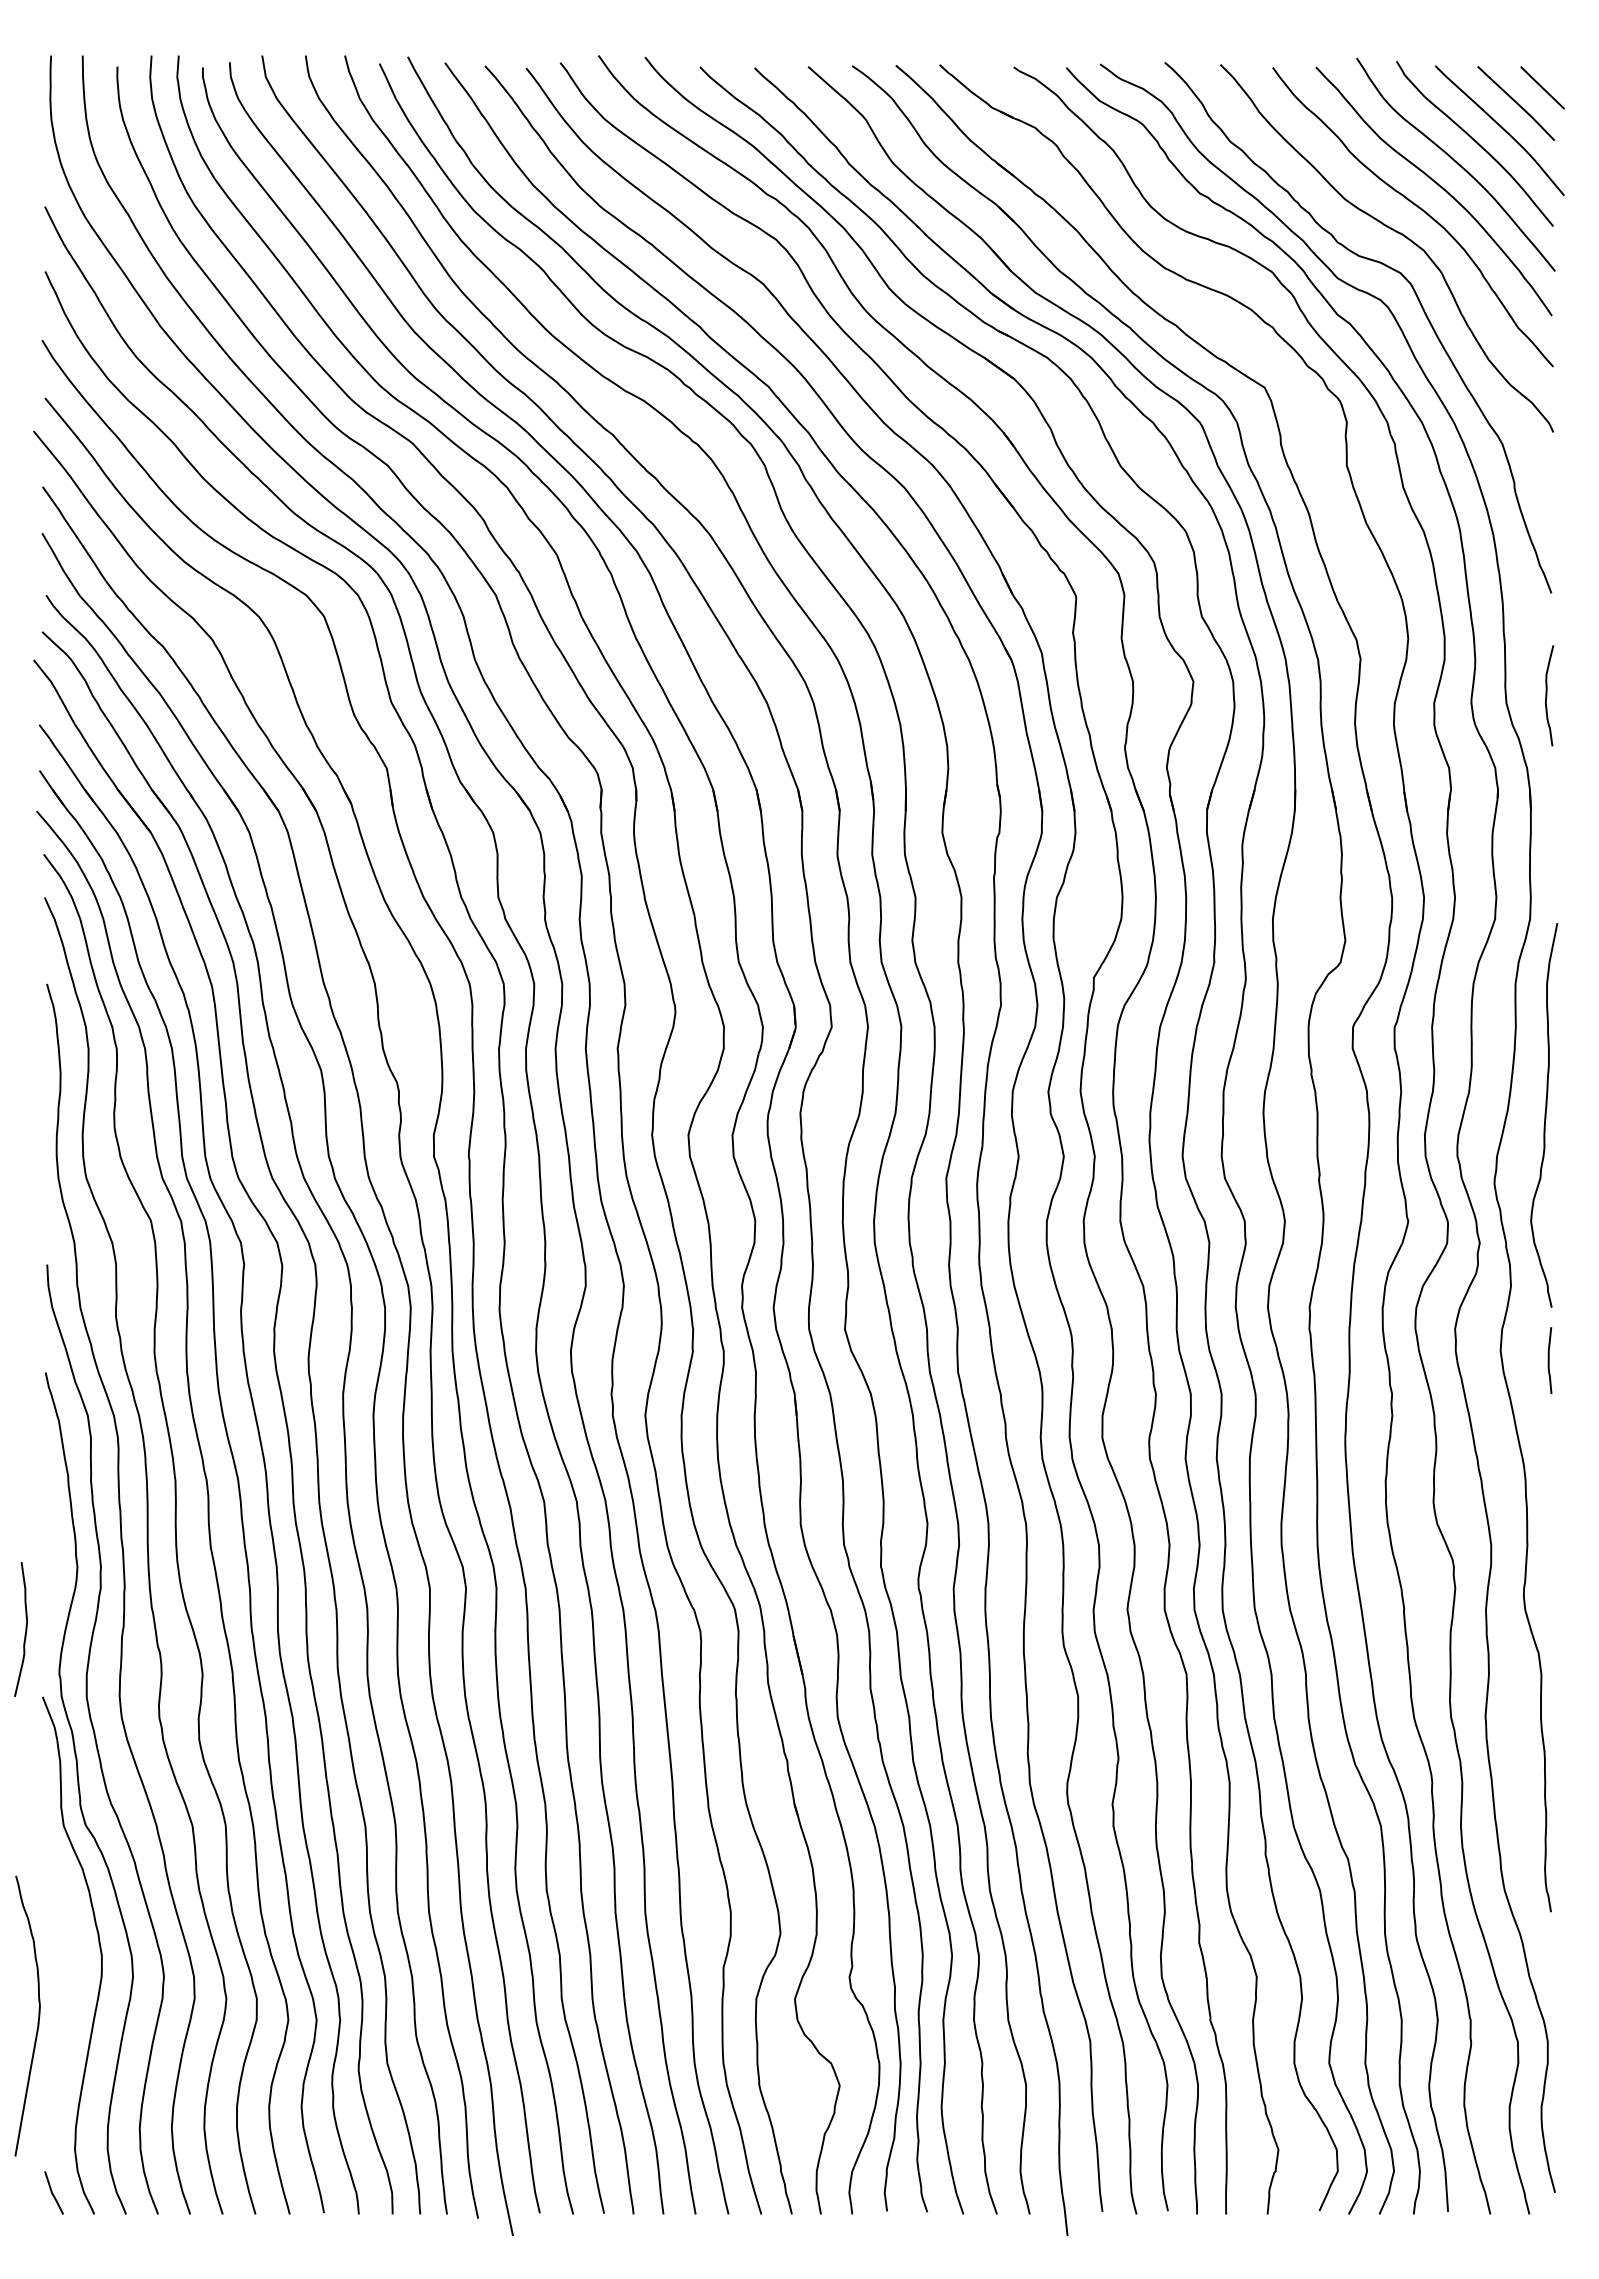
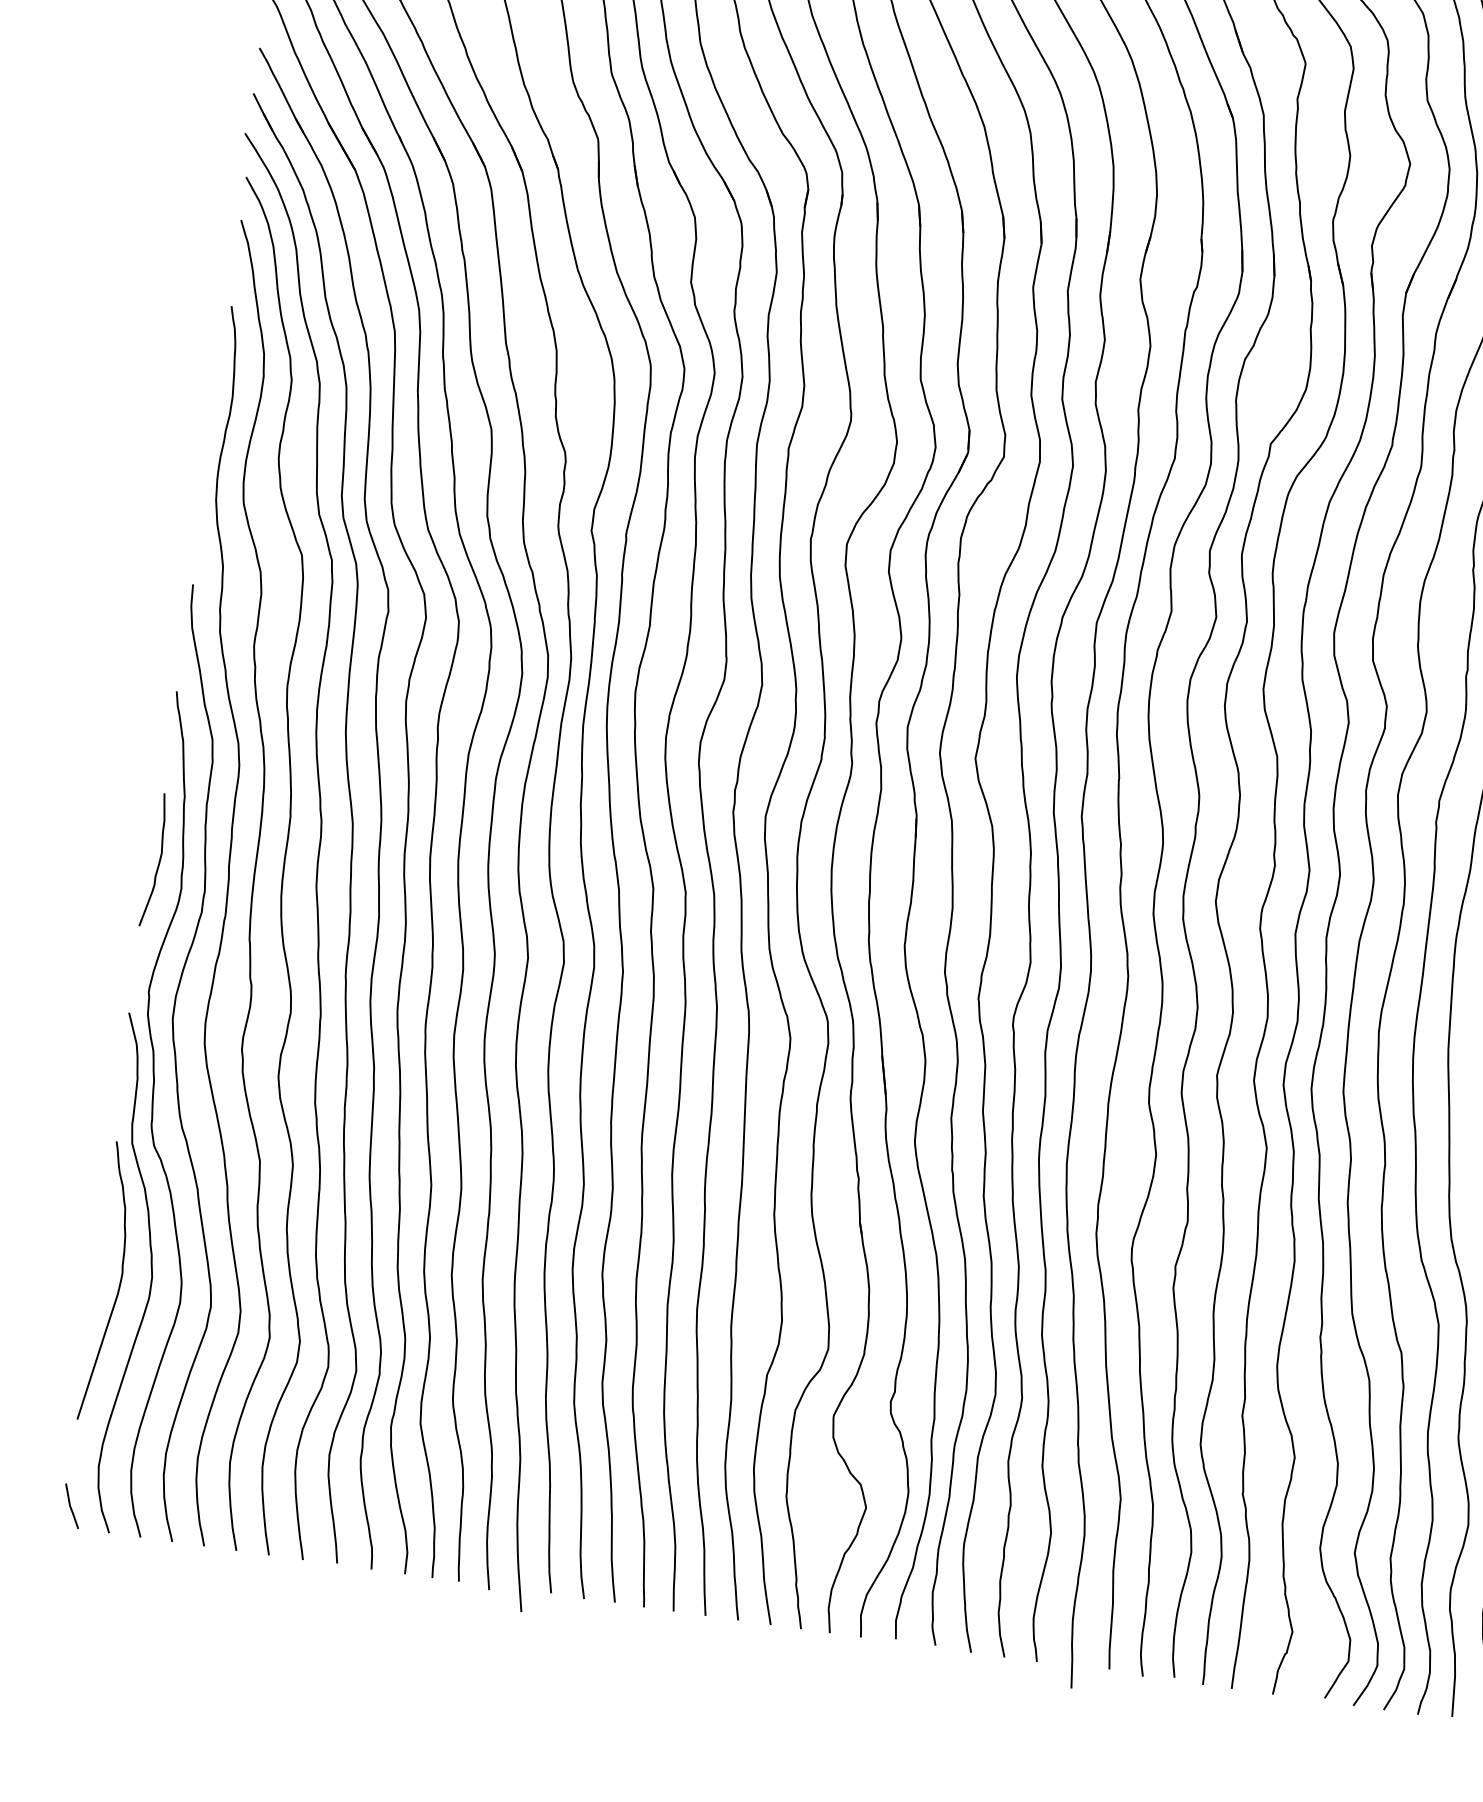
curve: (25, 1629) -> (159, 860), moved
curve: (38, 2015) -> (119, 1282), moved

